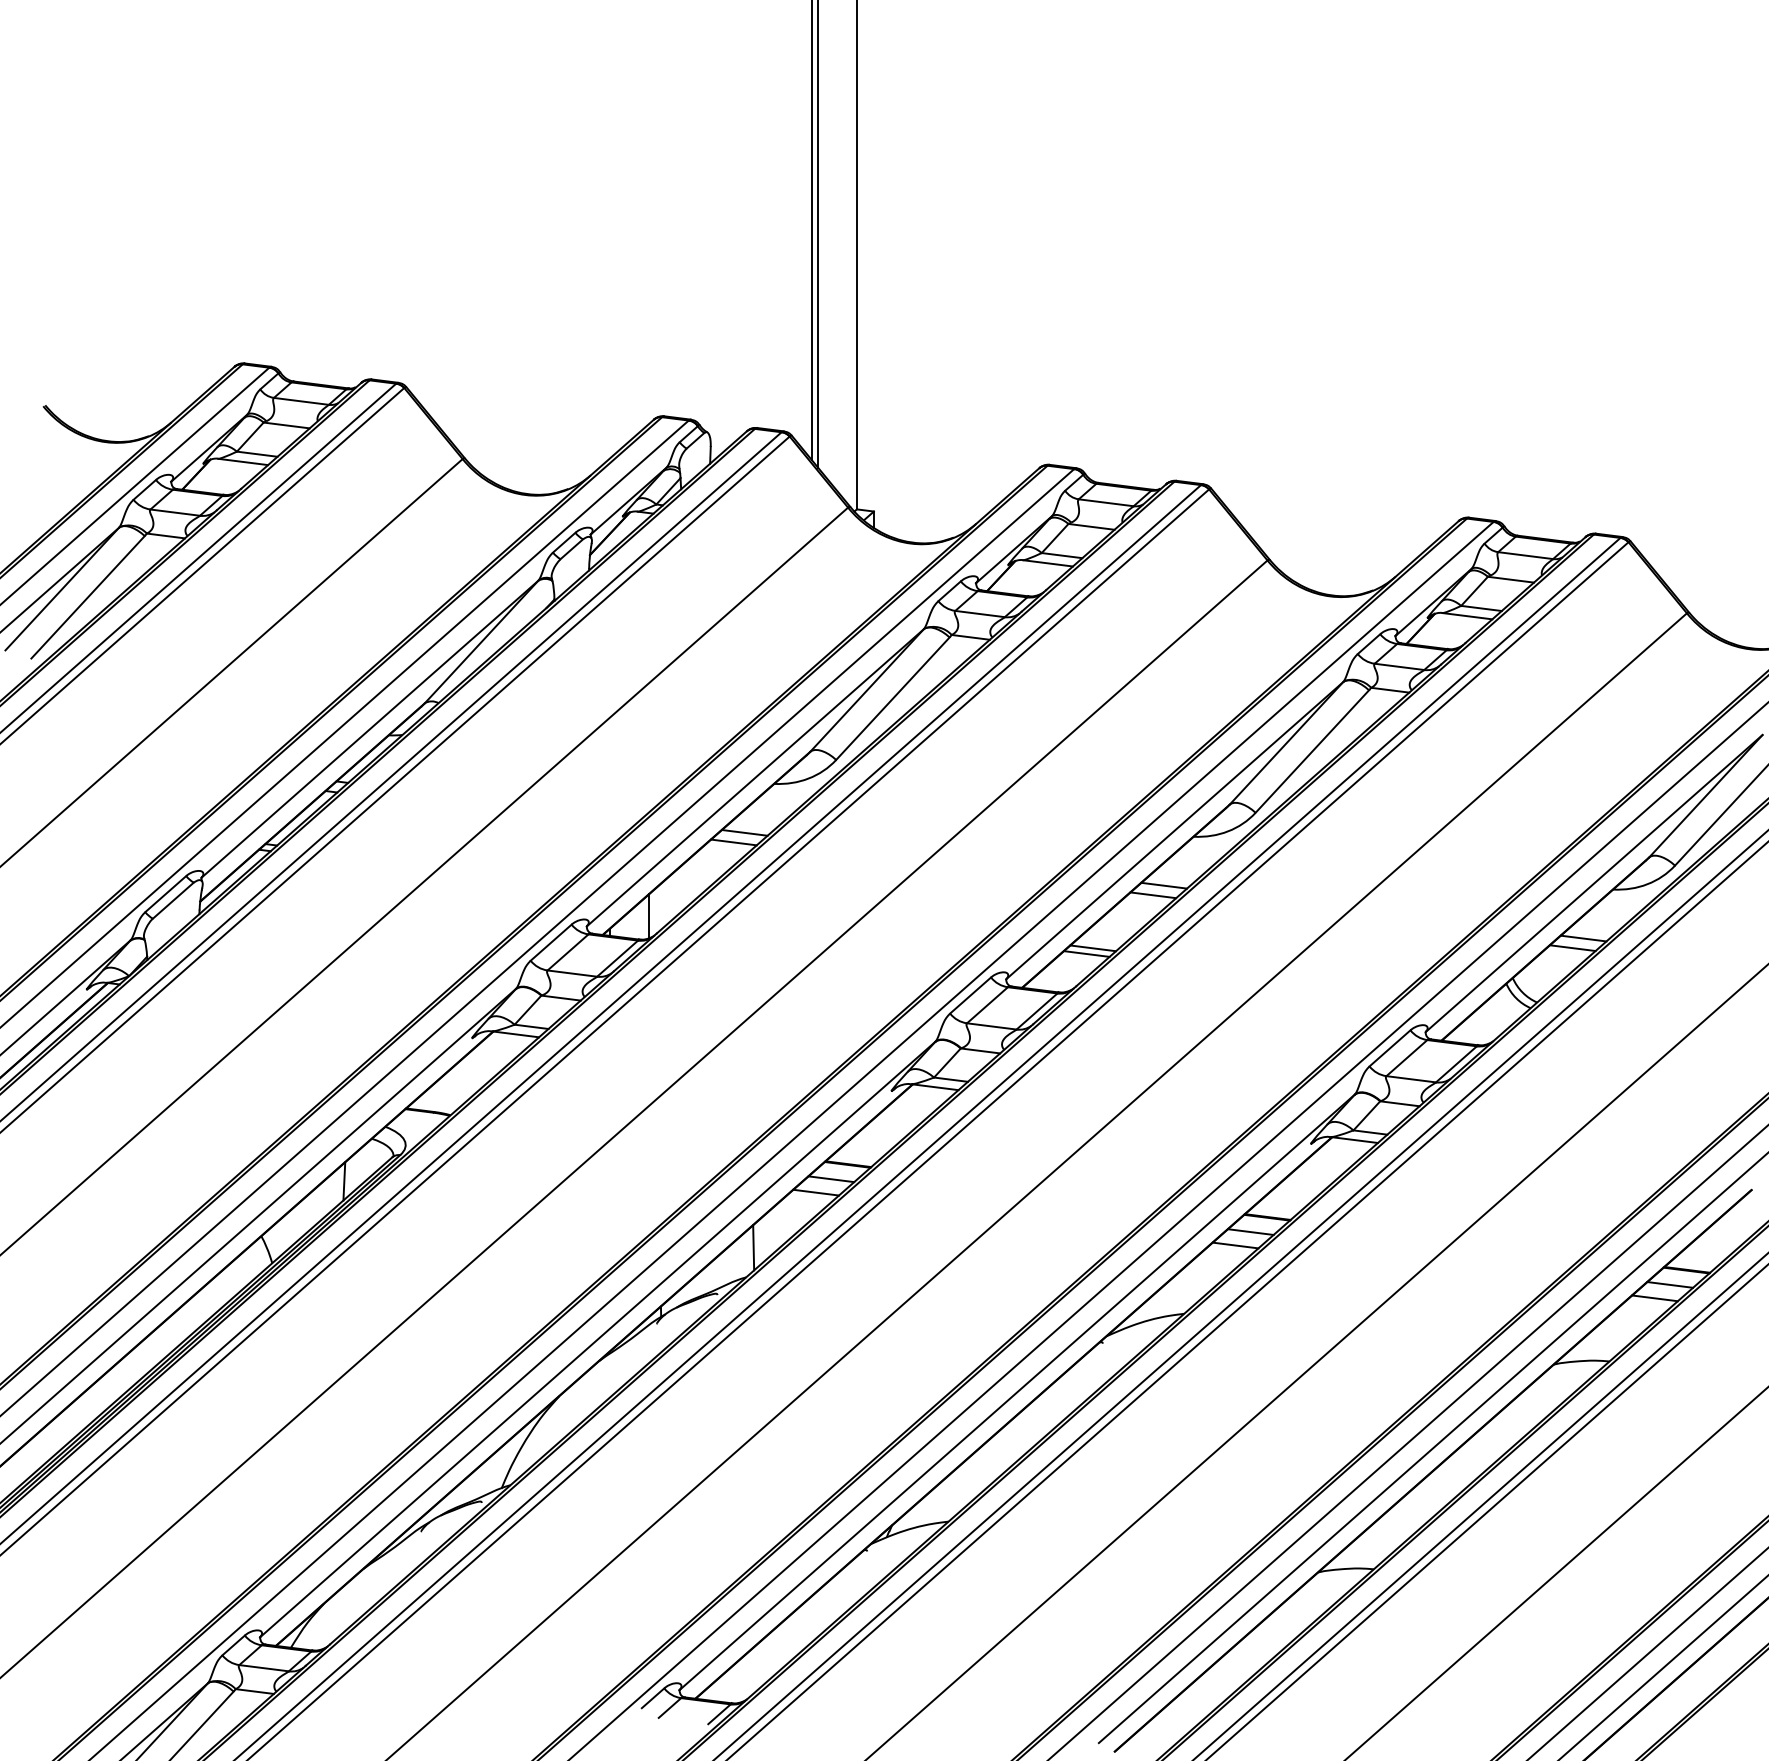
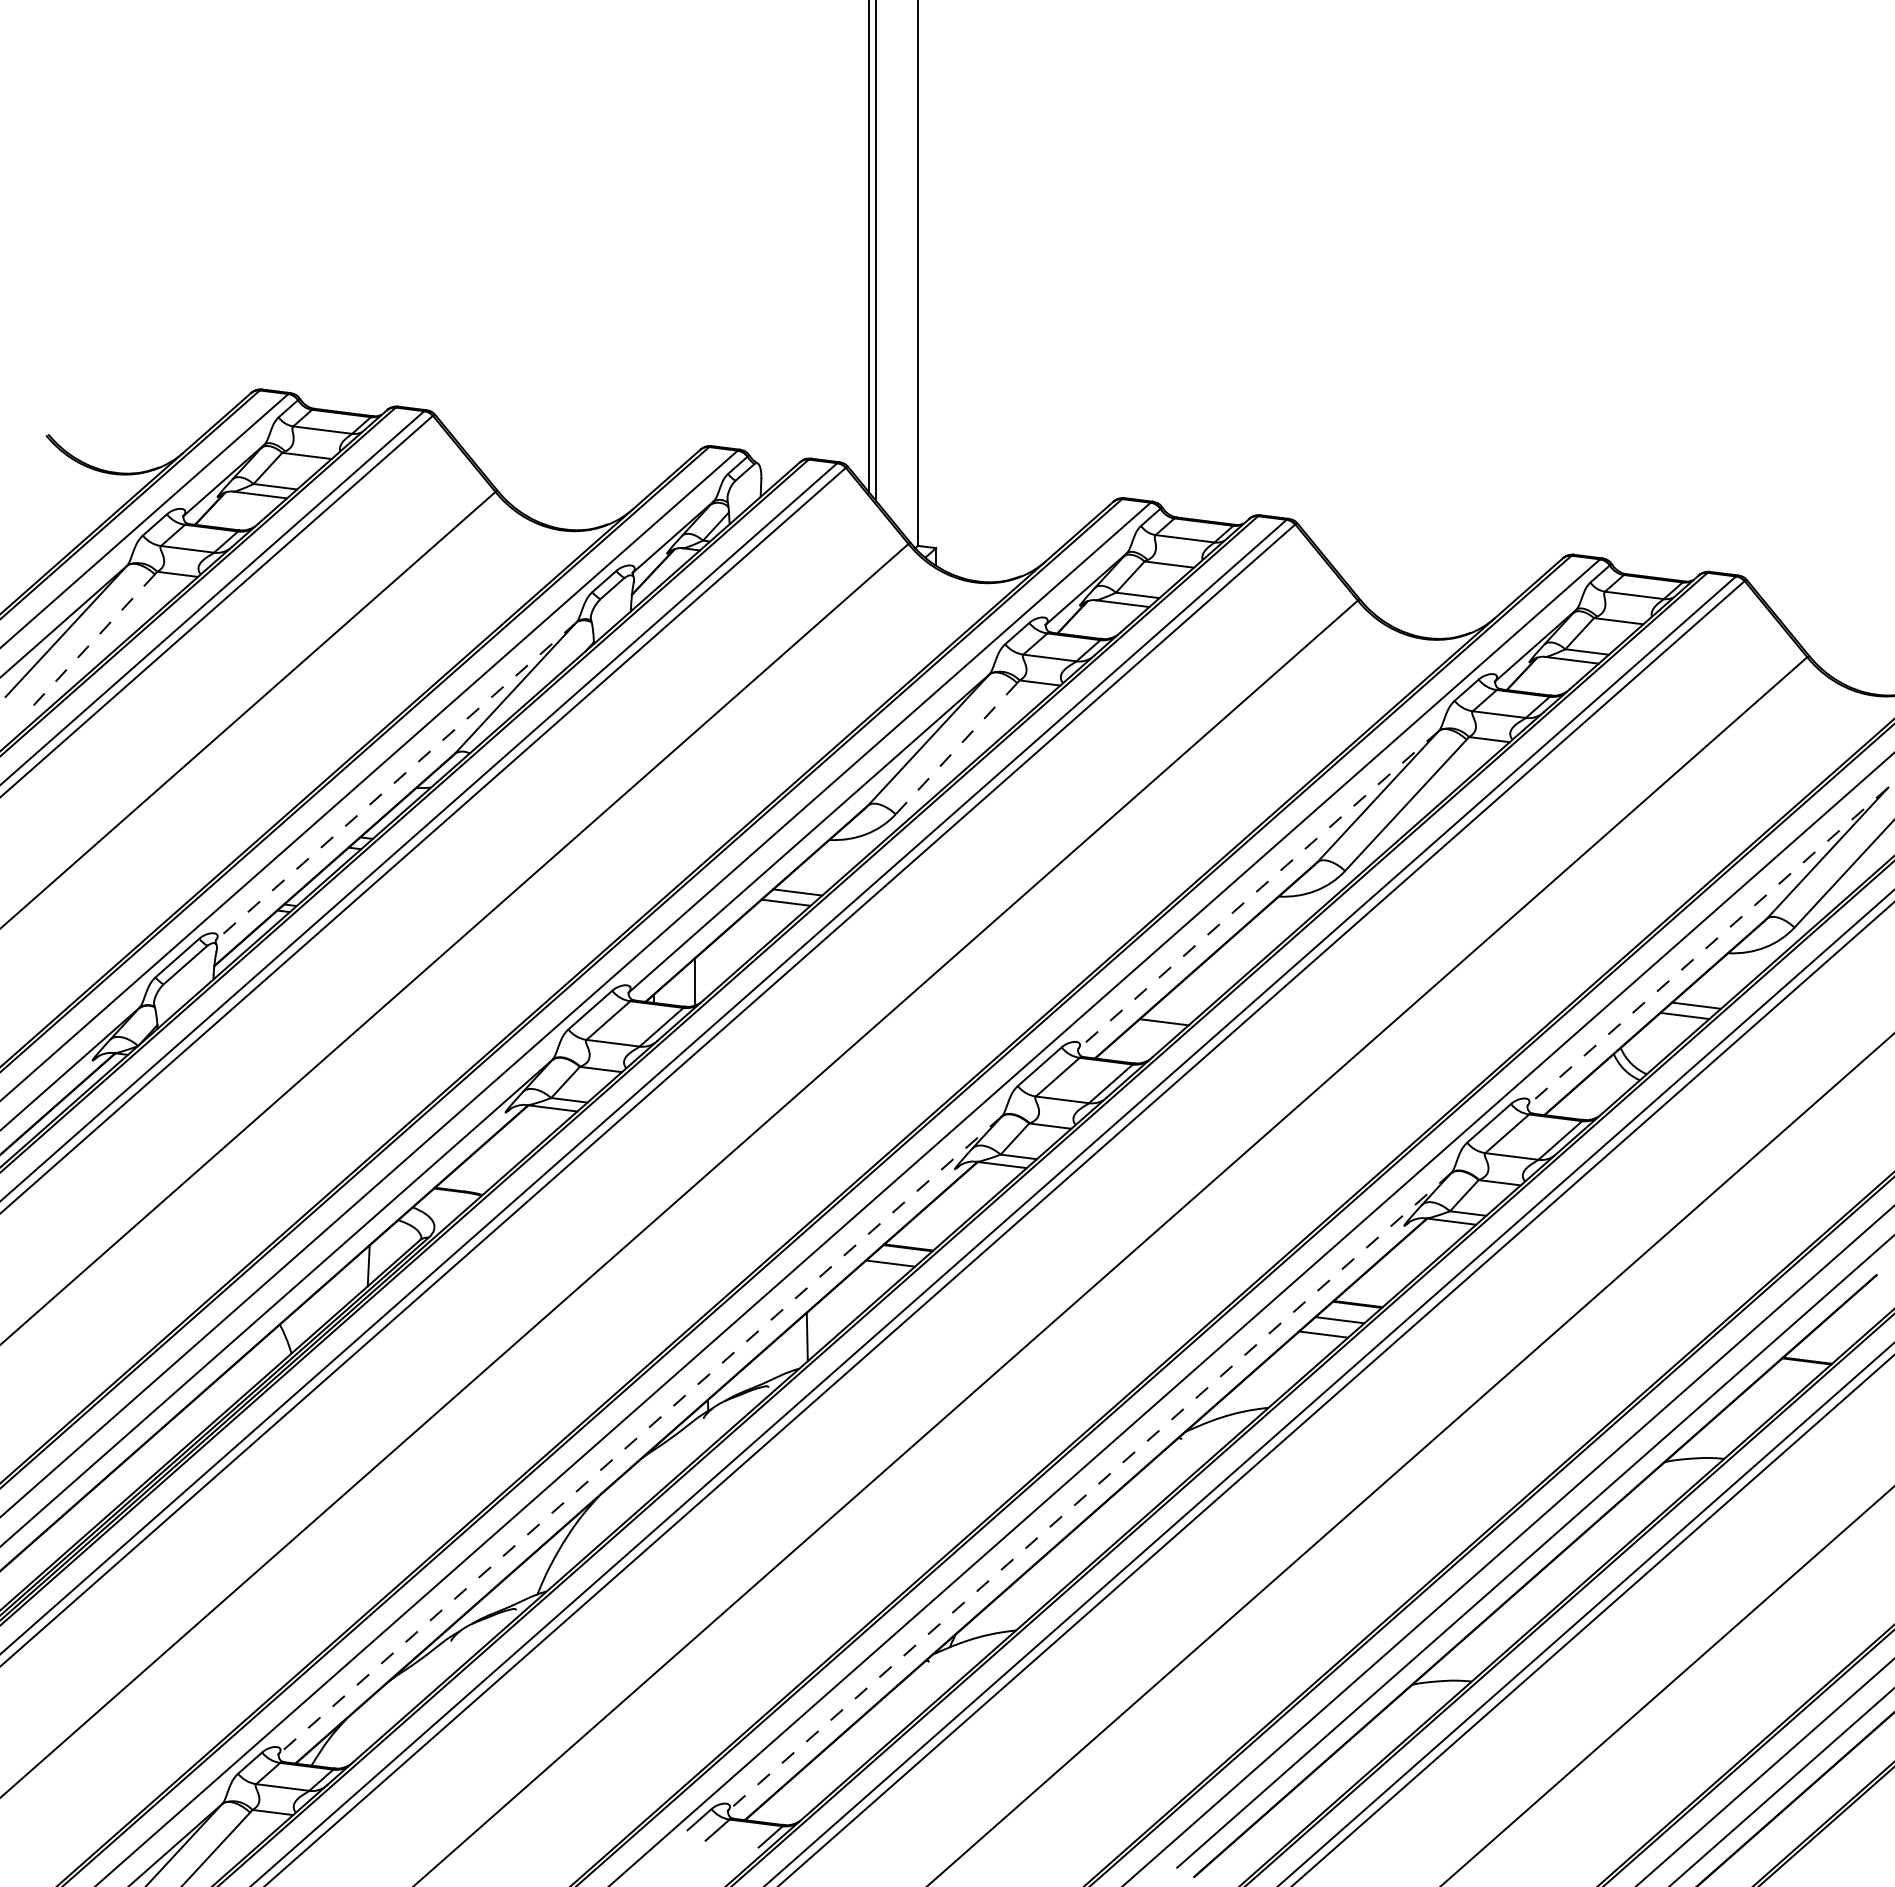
line: (87, 597) -> (93, 640), solid -> dashed
line: (892, 699) -> (956, 749), solid -> dashed
line: (370, 729) -> (396, 781), solid -> dashed
line: (1174, 831) -> (1258, 890), solid -> dashed
line: (1593, 883) -> (1707, 946), solid -> dashed
line: (1163, 886) -> (1246, 949), removed
line: (1153, 895) -> (1235, 959), removed
line: (1092, 948) -> (1170, 1016), removed
line: (815, 1192) -> (873, 1277), removed
line: (1670, 1284) -> (1789, 1376), removed
line: (1654, 1298) -> (1772, 1391), removed
line: (597, 1339) -> (639, 1435), solid -> dashed
line: (1017, 1392) -> (1089, 1492), solid -> dashed

